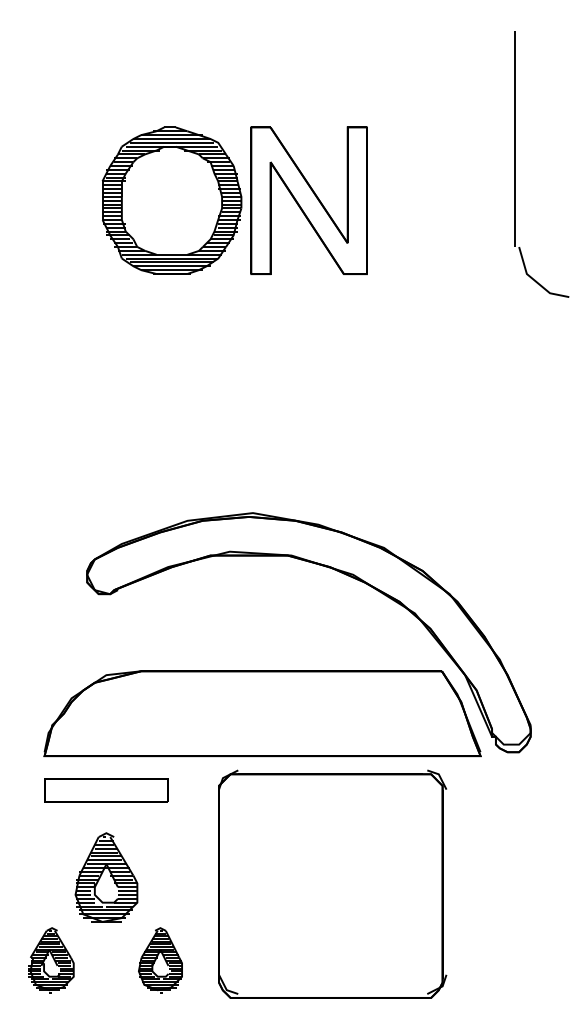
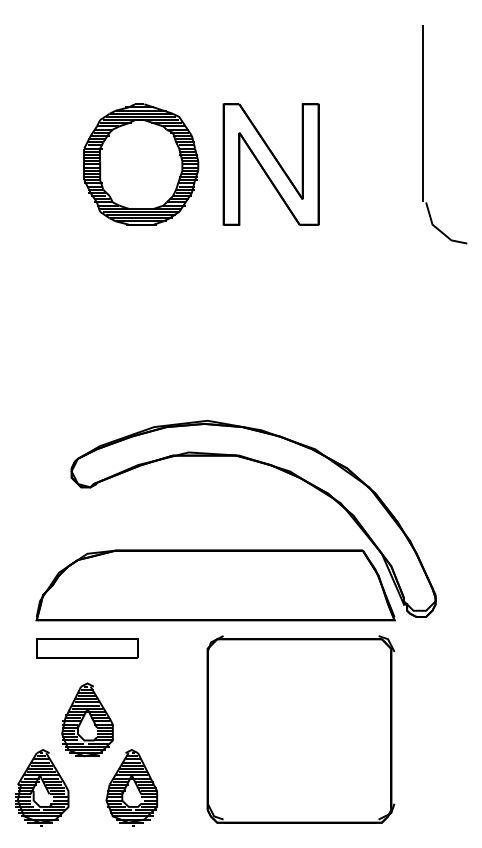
part: (308, 200) -> (270, 164), moved
part: (332, 883) -> (300, 728), moved
part: (51, 960) -> (42, 787), size x1.43
part: (160, 960) -> (131, 787), size x1.43

